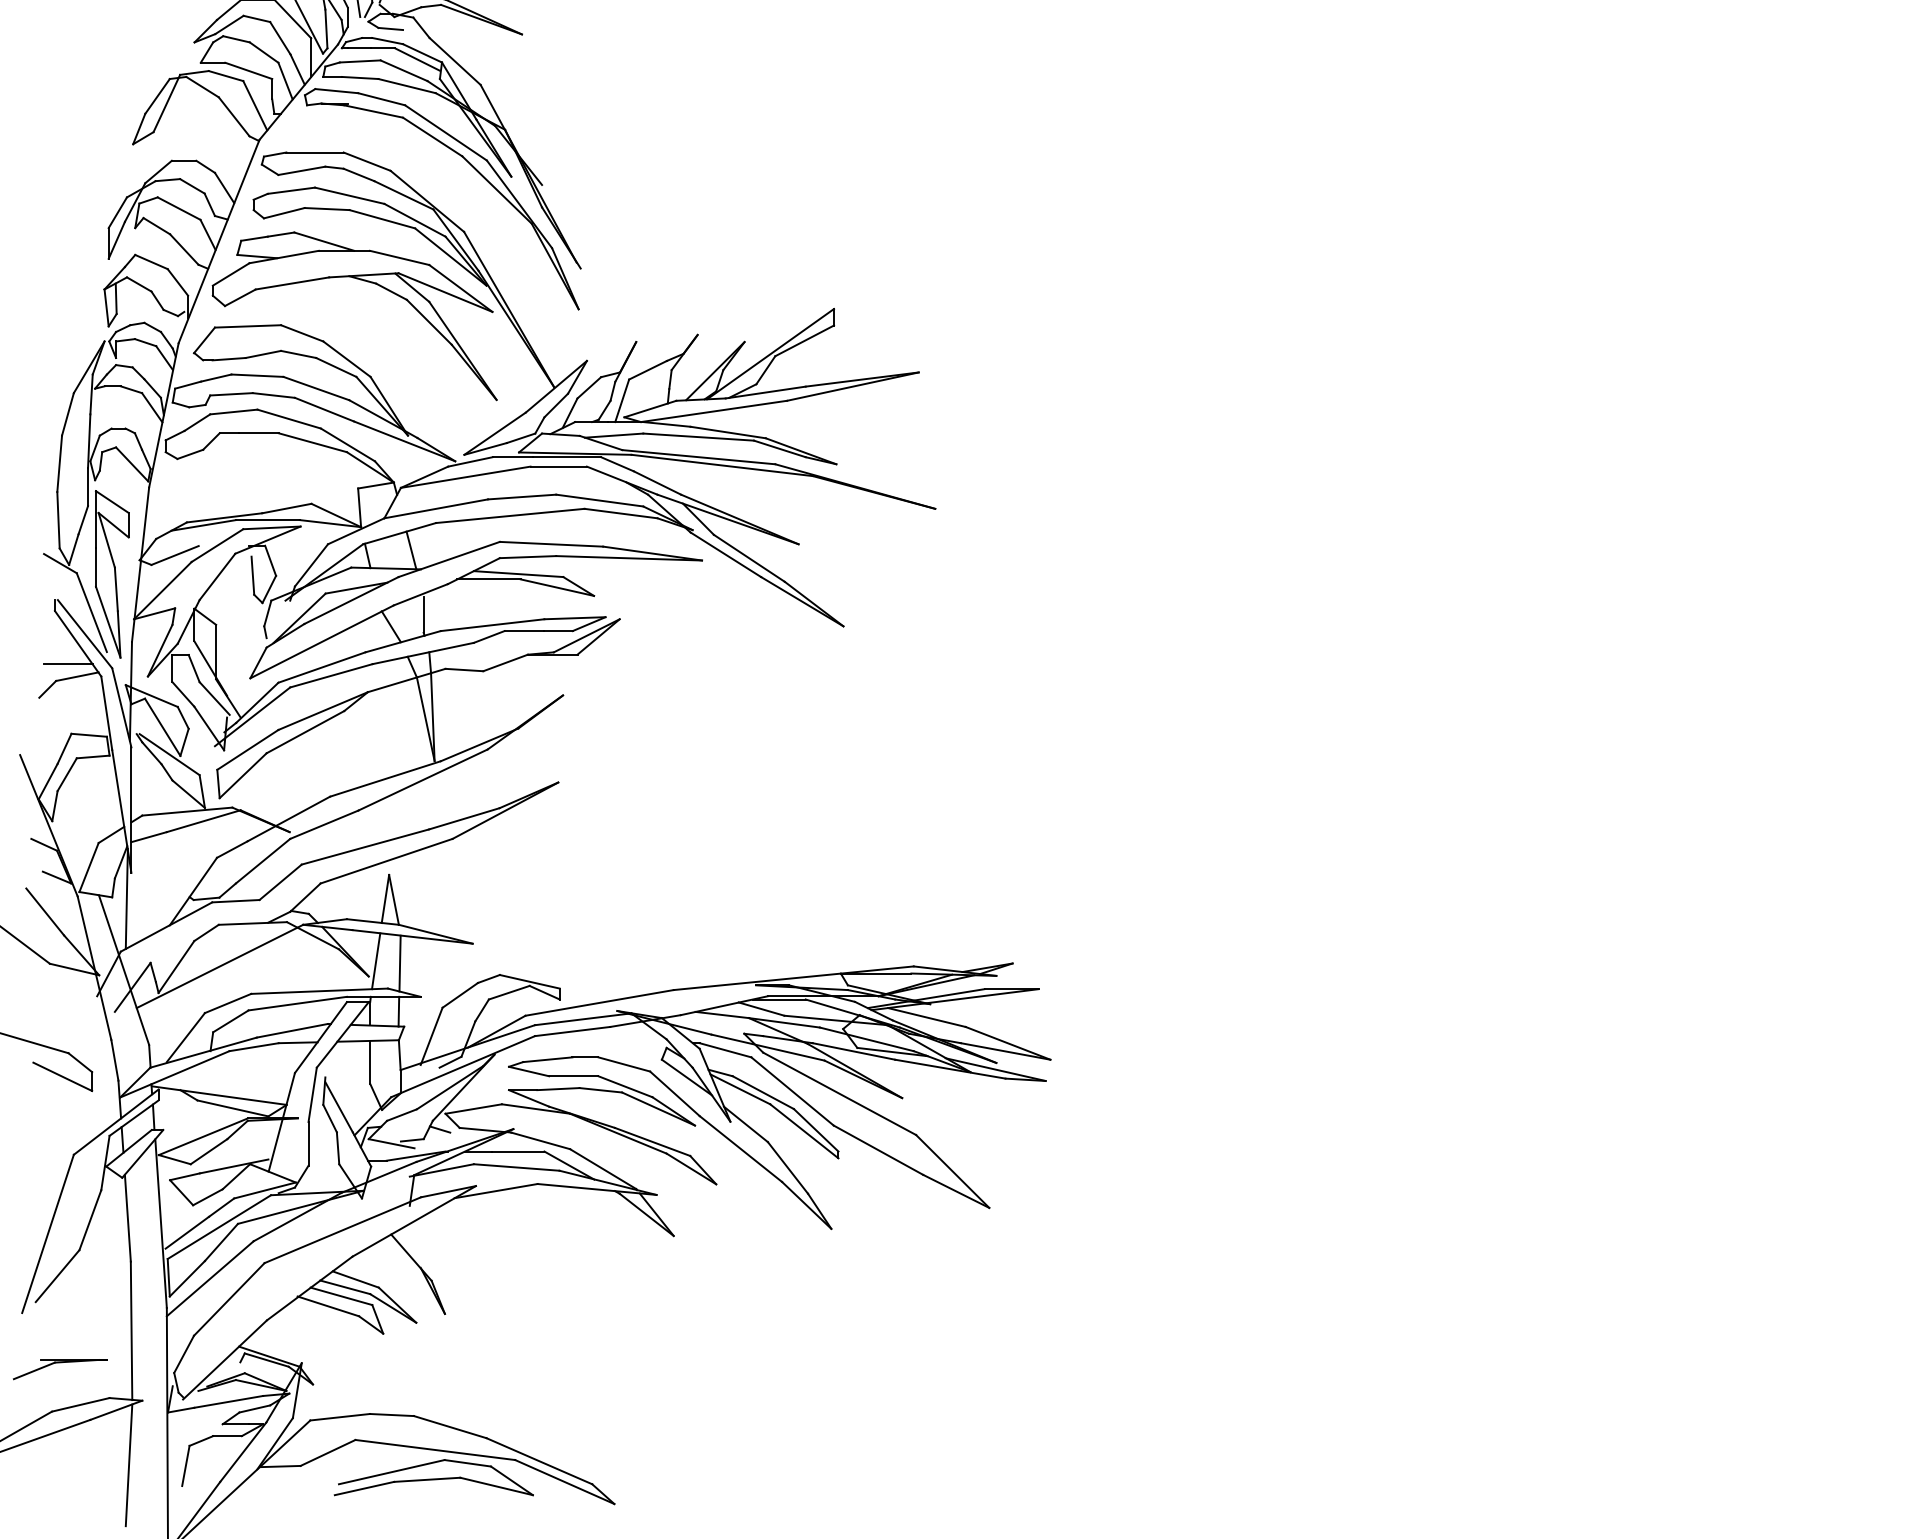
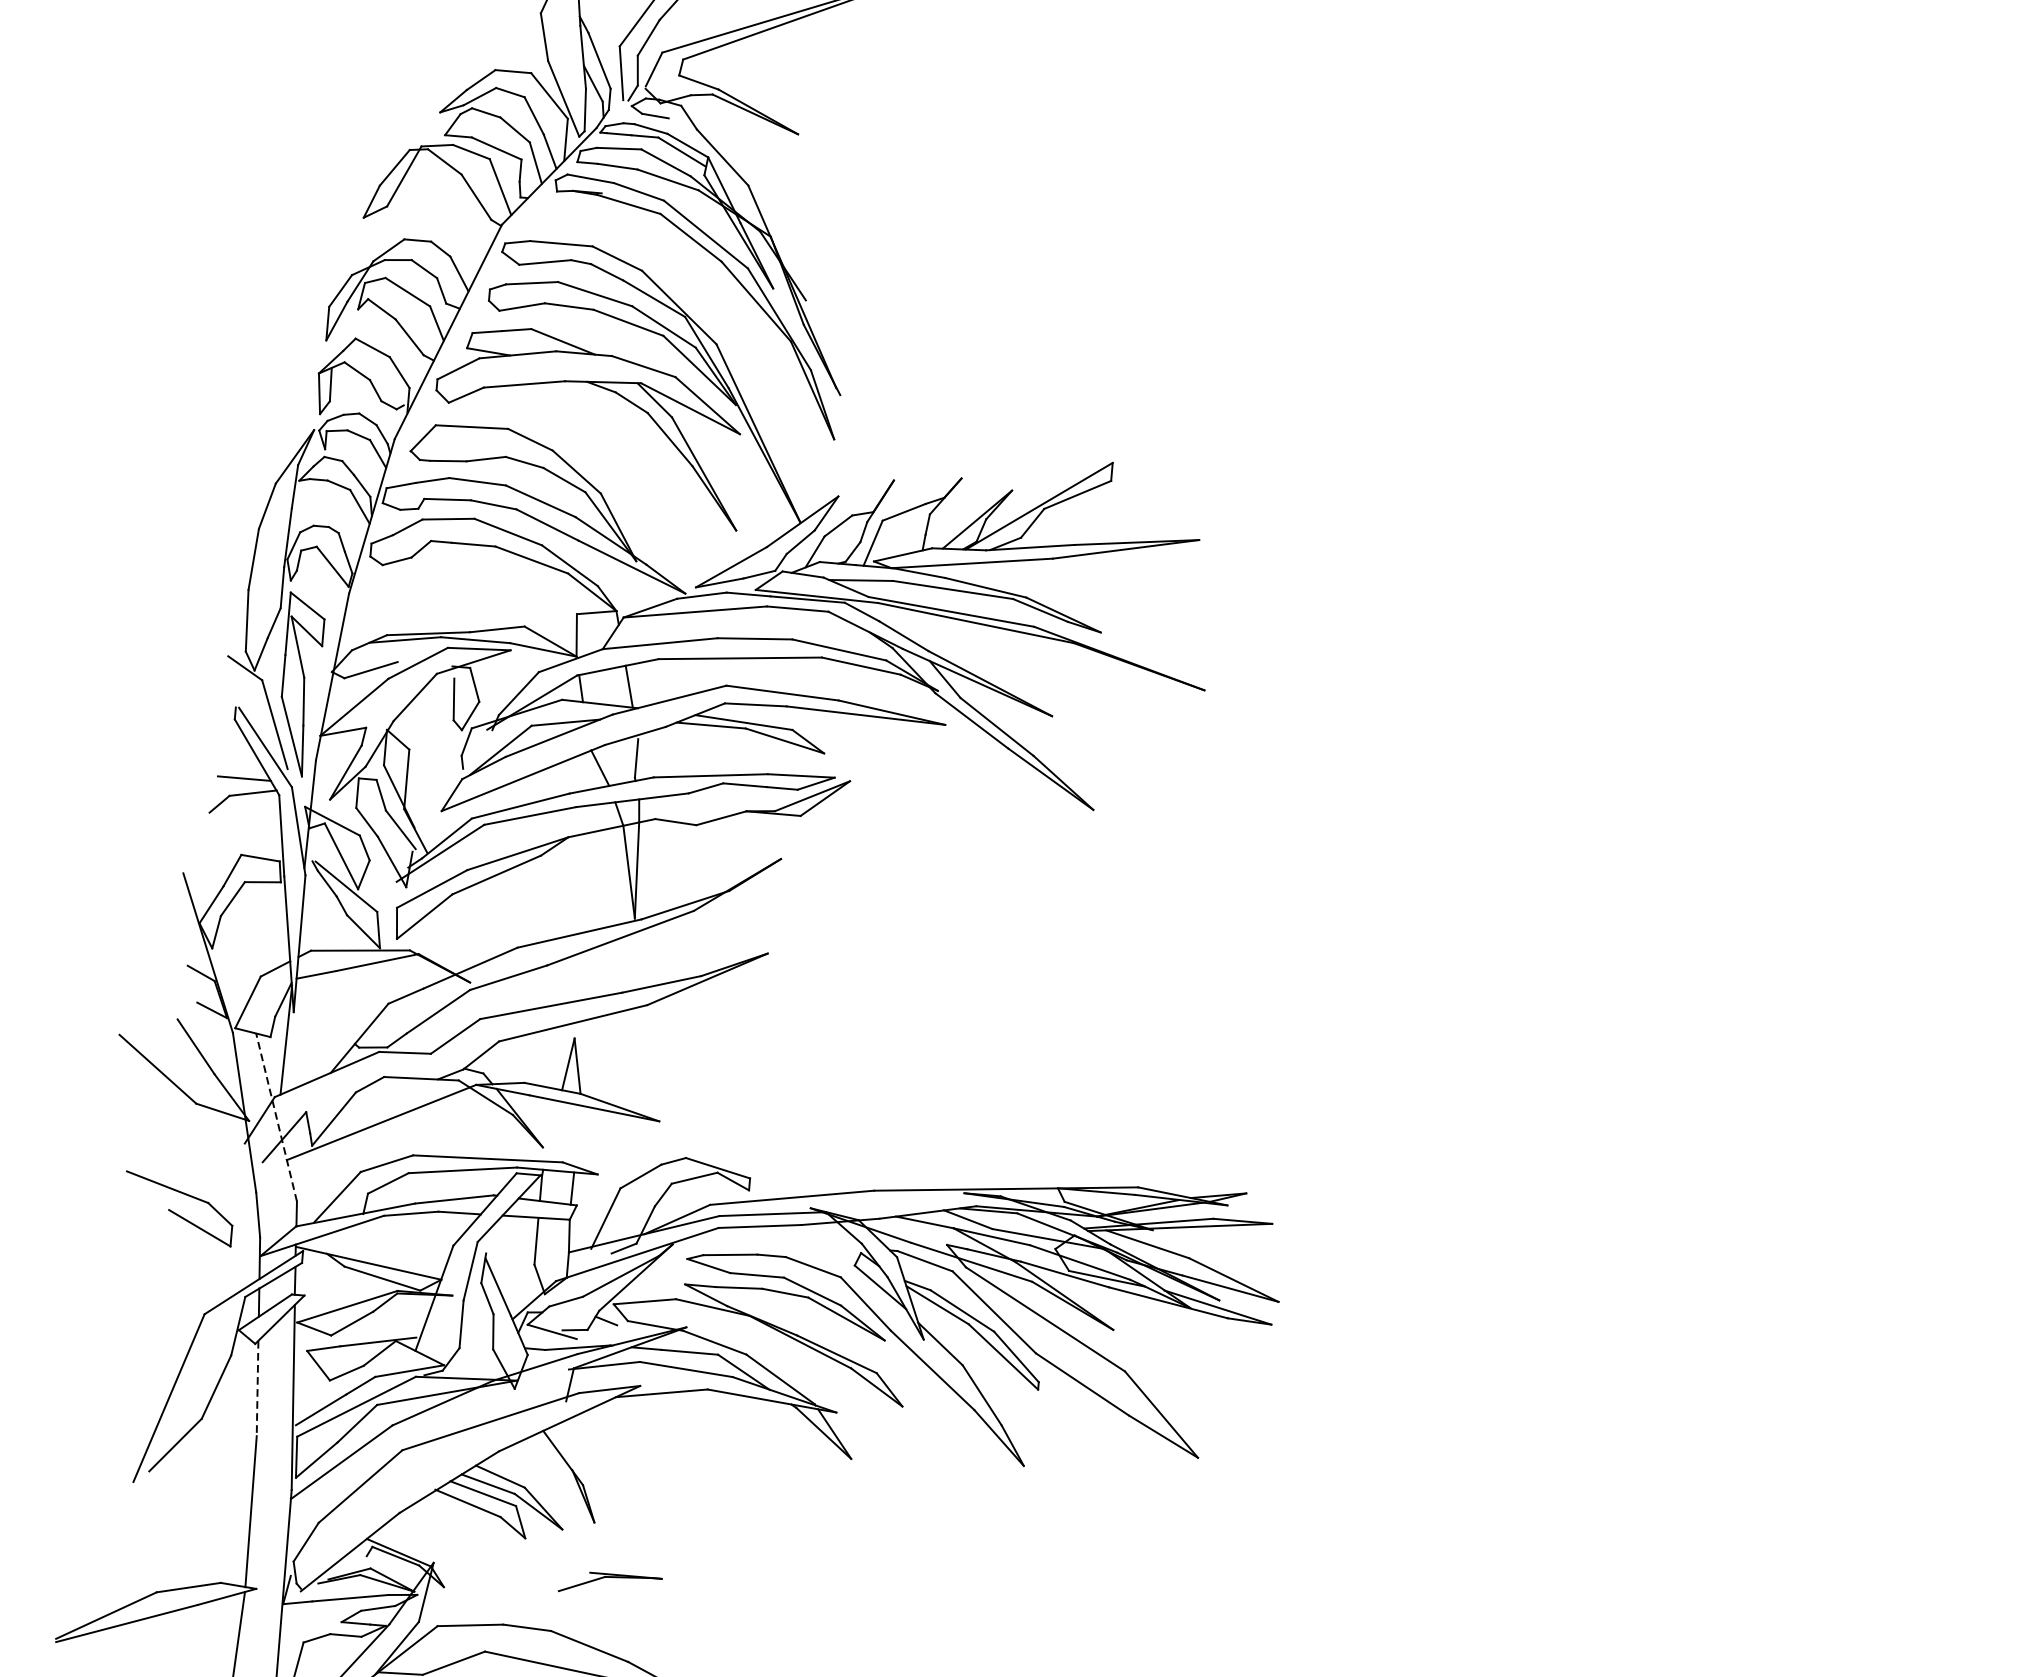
line: (376, 961) -> (552, 1131), removed
line: (399, 963) -> (577, 1136), removed
line: (124, 970) -> (277, 1118), solid -> dashed
line: (127, 1218) -> (257, 1388), solid -> dashed
part: (60, 1369) -> (610, 1584), moved

